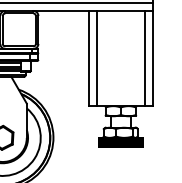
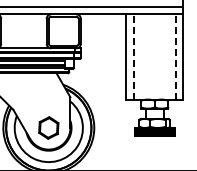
line: (97, 58) -> (133, 56), solid -> dashed
line: (144, 58) -> (175, 56), solid -> dashed

